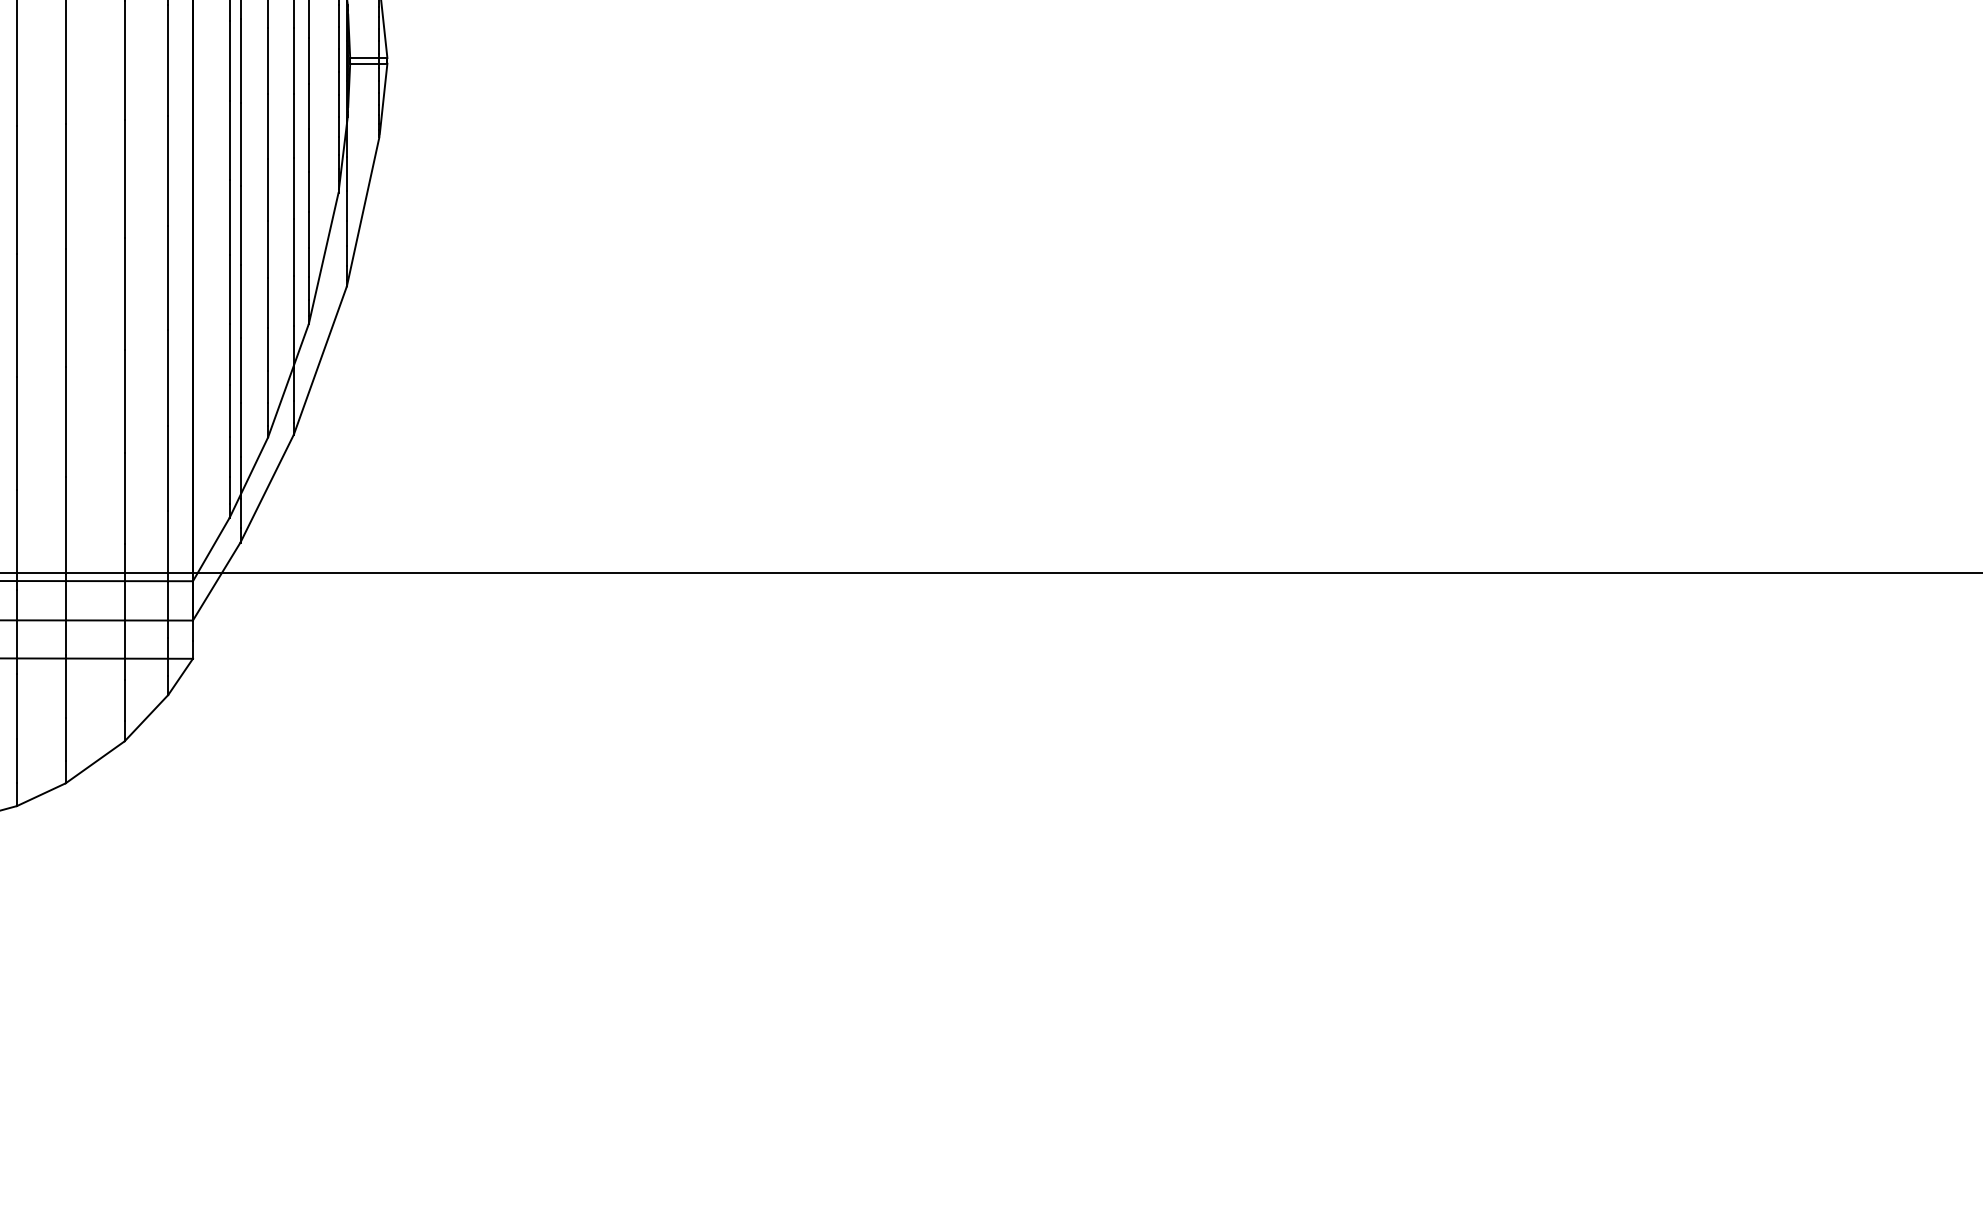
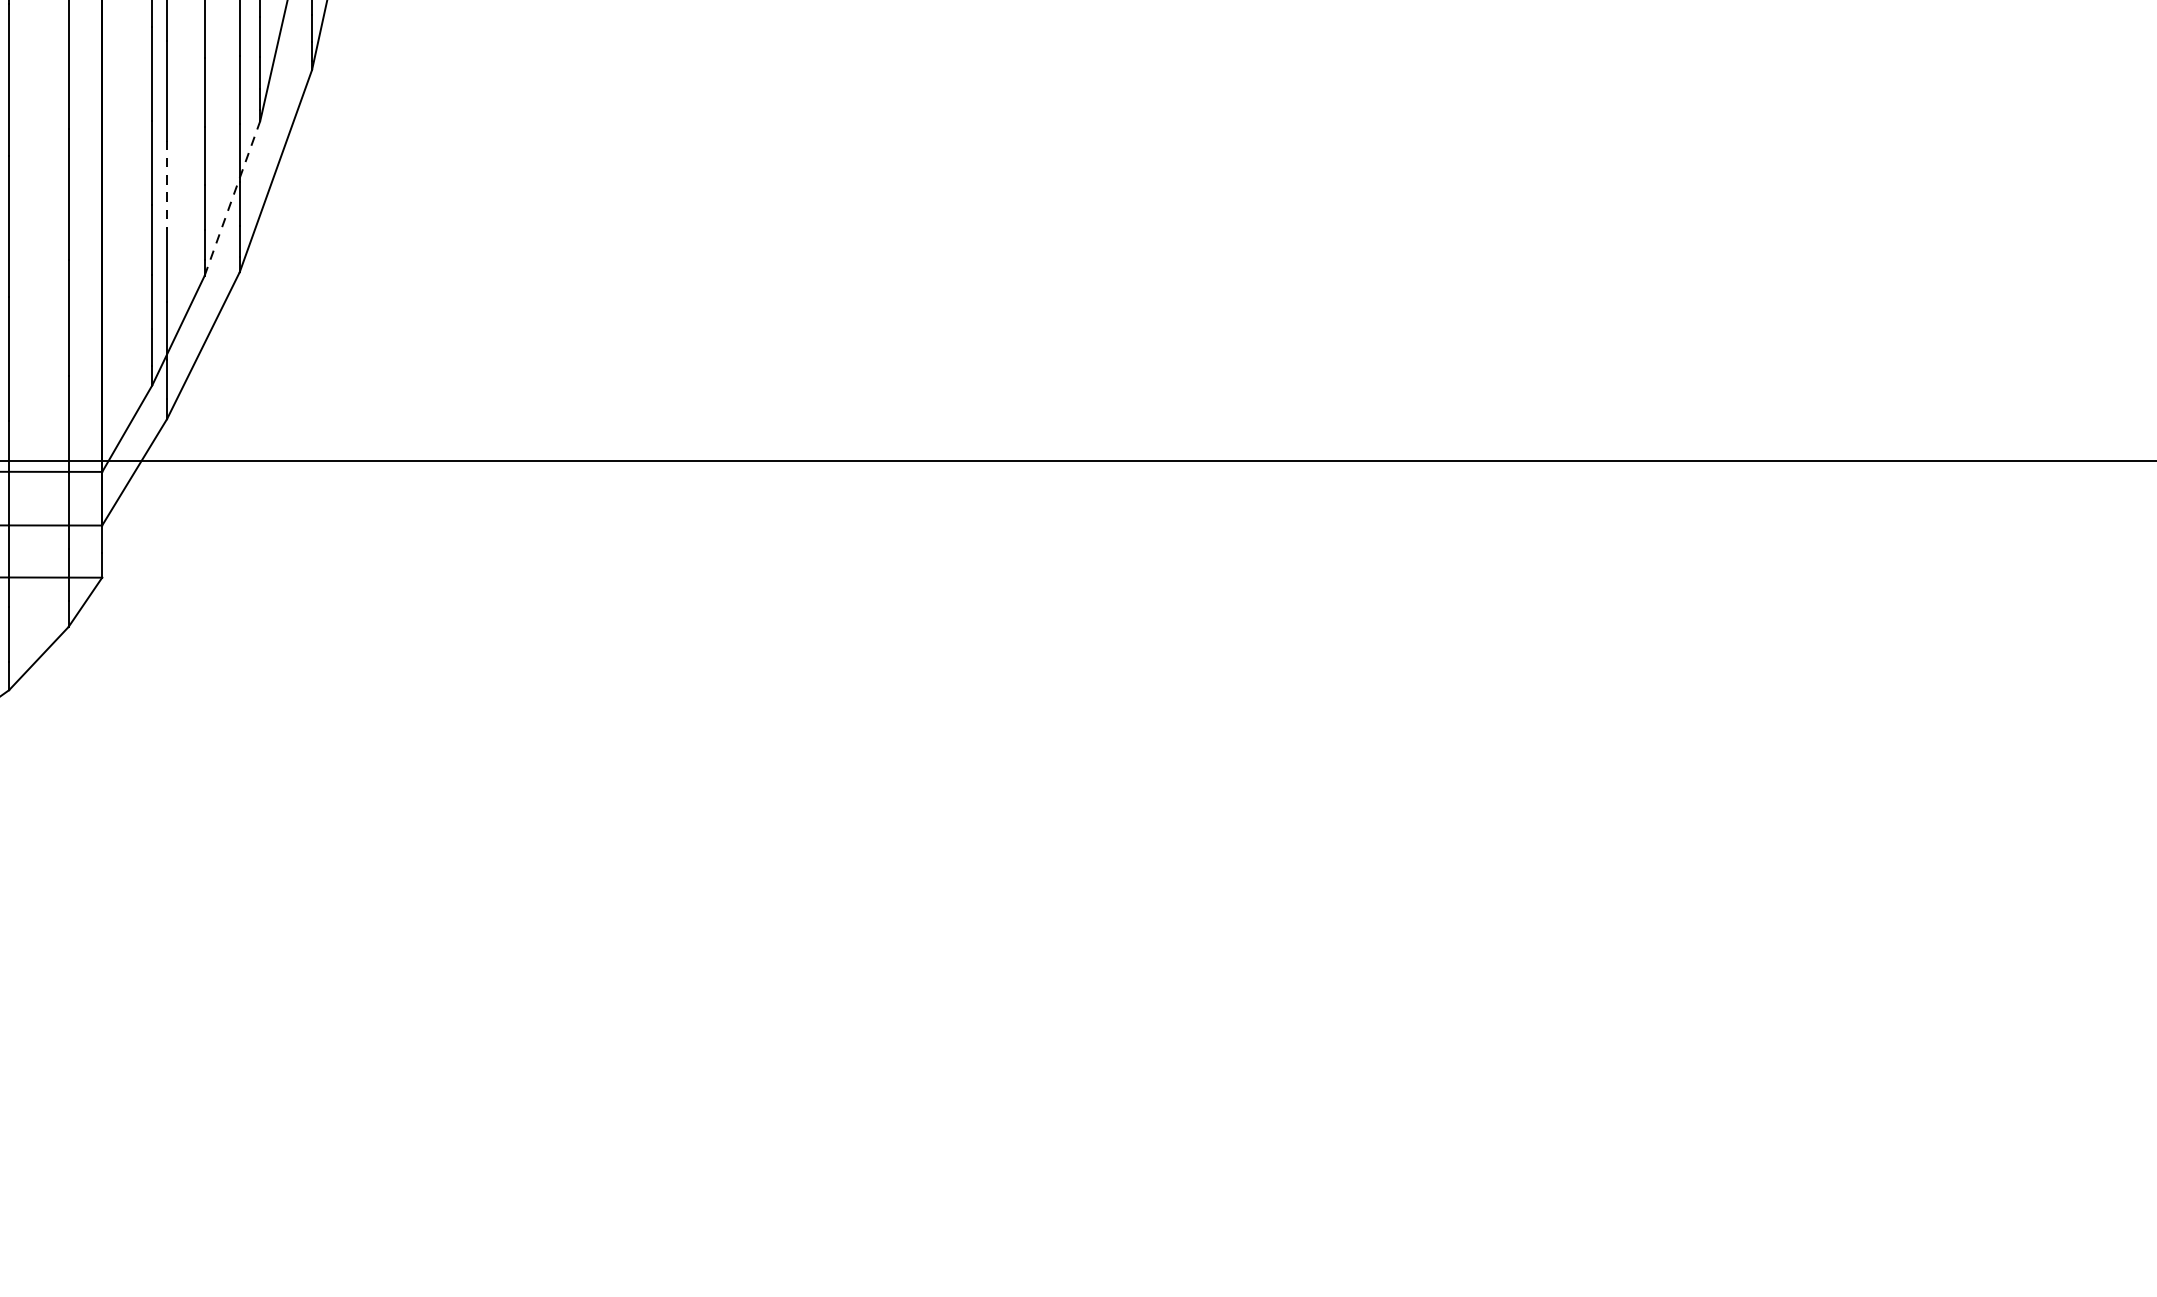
line: (240, 370) -> (167, 184), solid -> dashed
line: (288, 380) -> (232, 198), solid -> dashed

